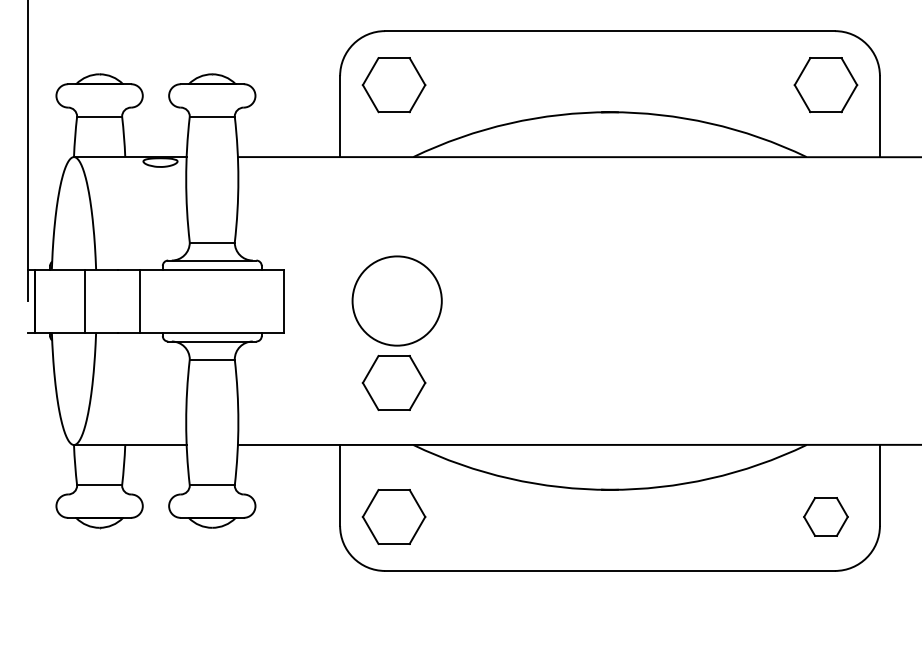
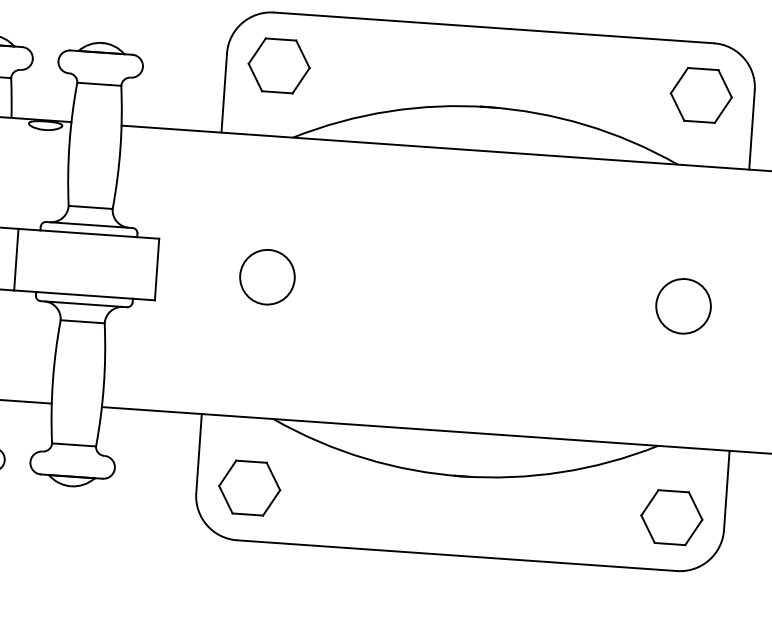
circle: (397, 300) -> (267, 276), size x0.62
circle: (822, 300) -> (683, 305), added
part: (393, 382) -> (258, 356), removed
part: (825, 516) -> (671, 517), size x1.43

